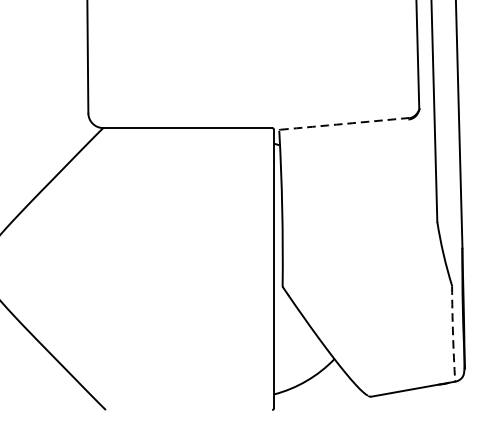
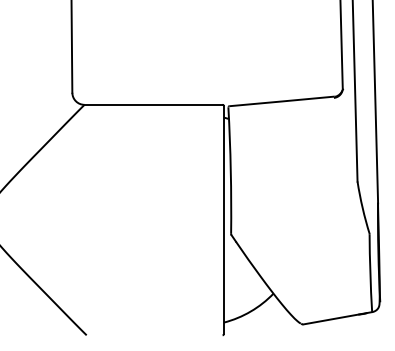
arc: (344, 123) -> (281, 101), dashed -> solid
arc: (453, 334) -> (370, 273), dashed -> solid

